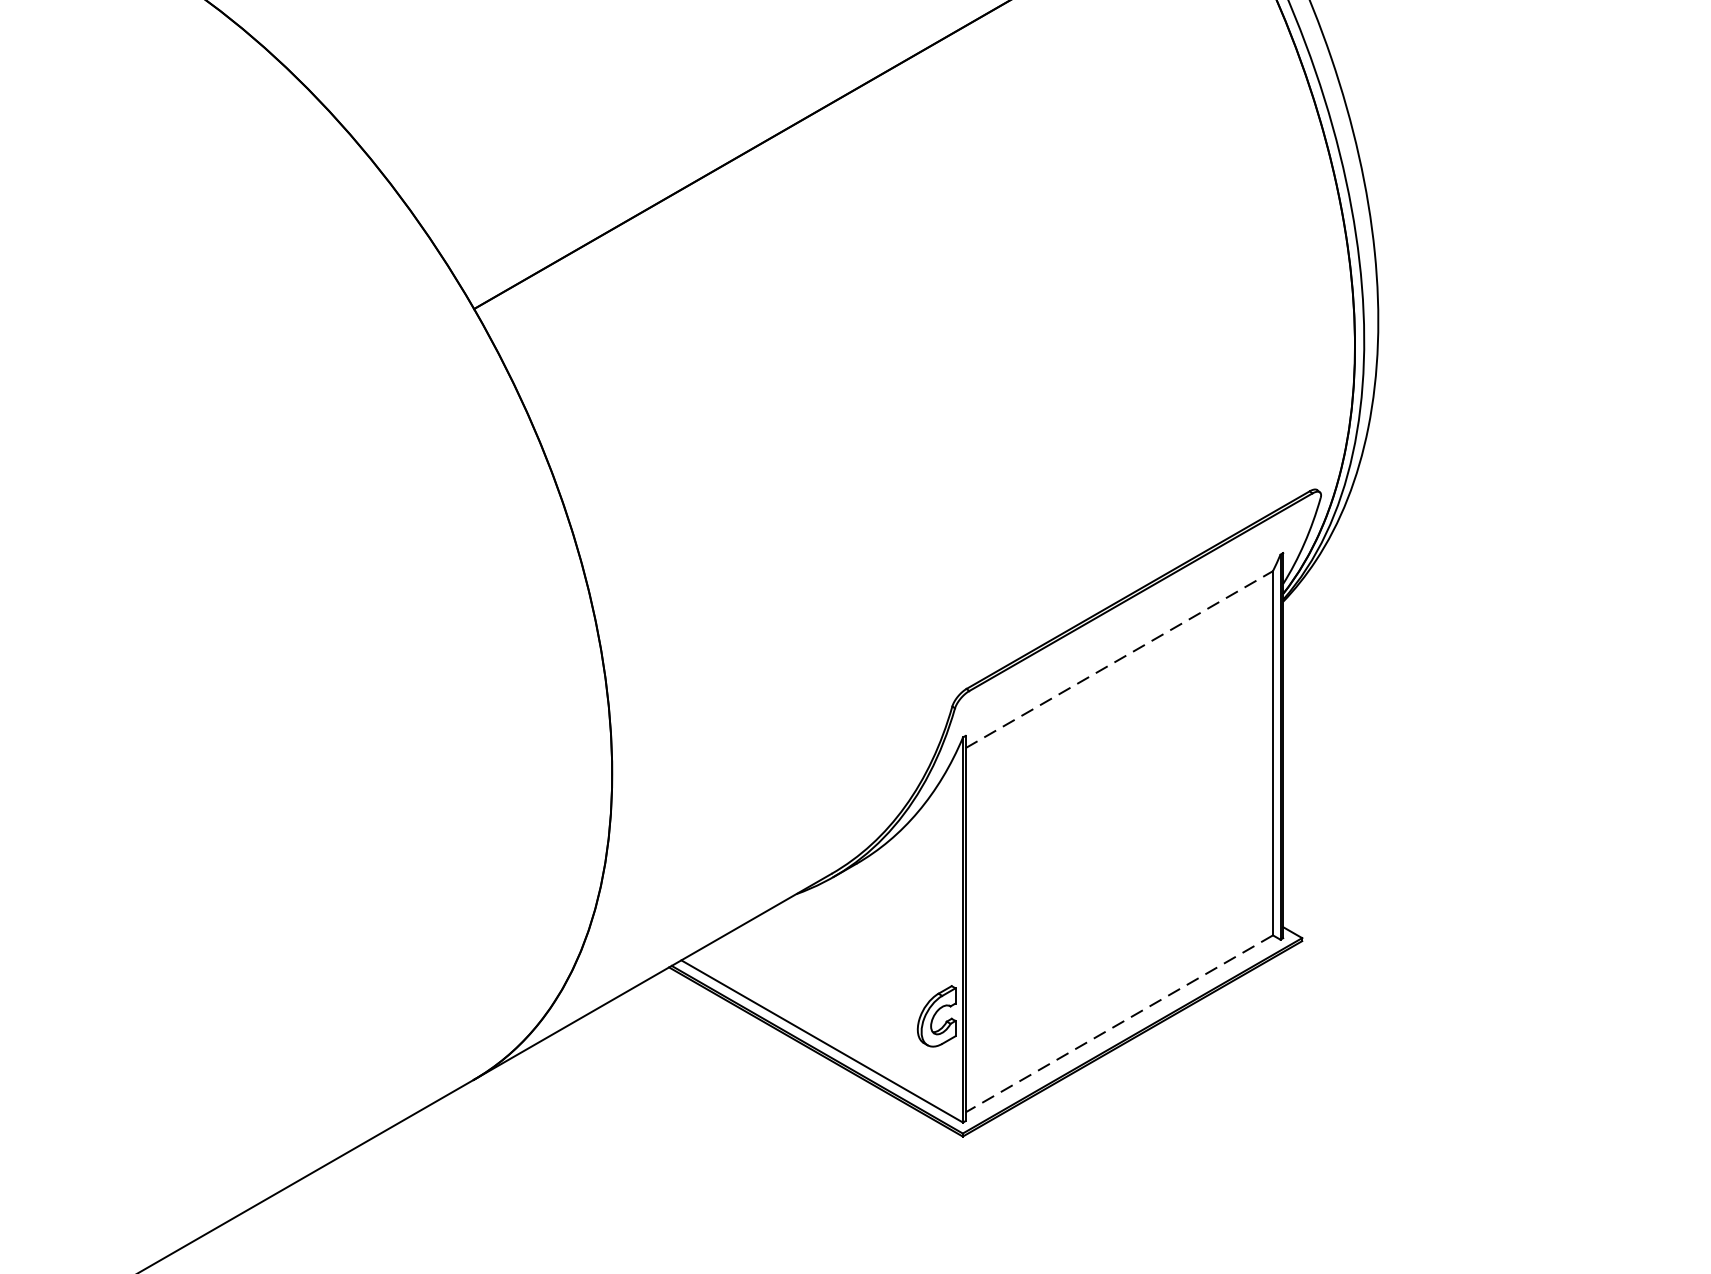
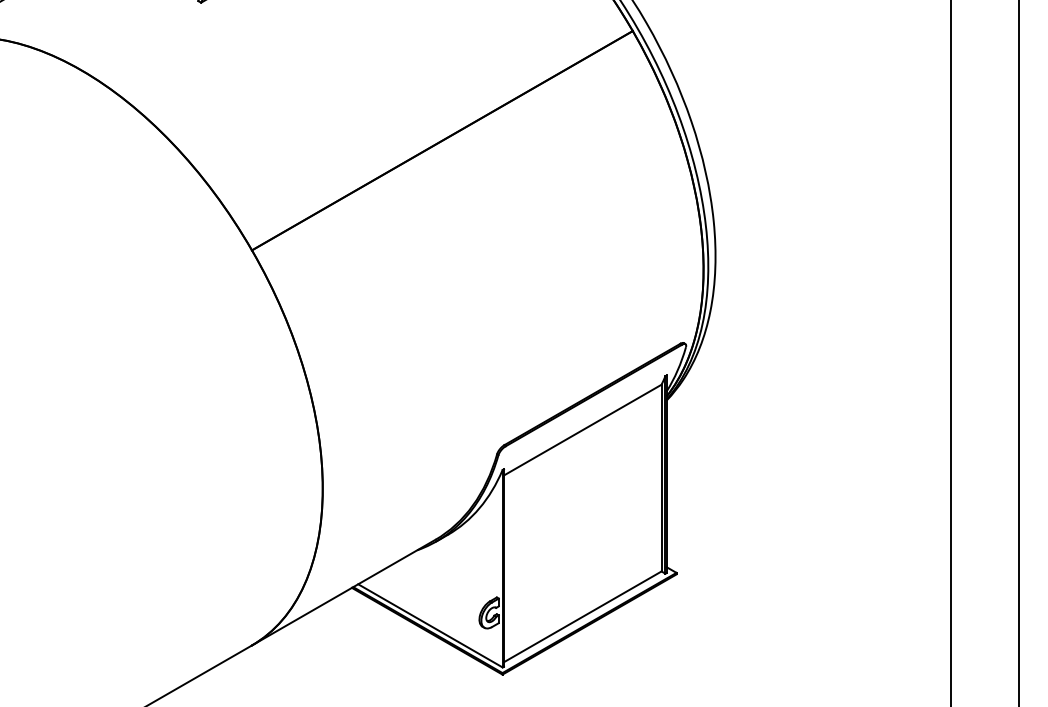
line: (1118, 660) -> (582, 430), dashed -> solid
line: (1118, 1023) -> (582, 616), dashed -> solid

